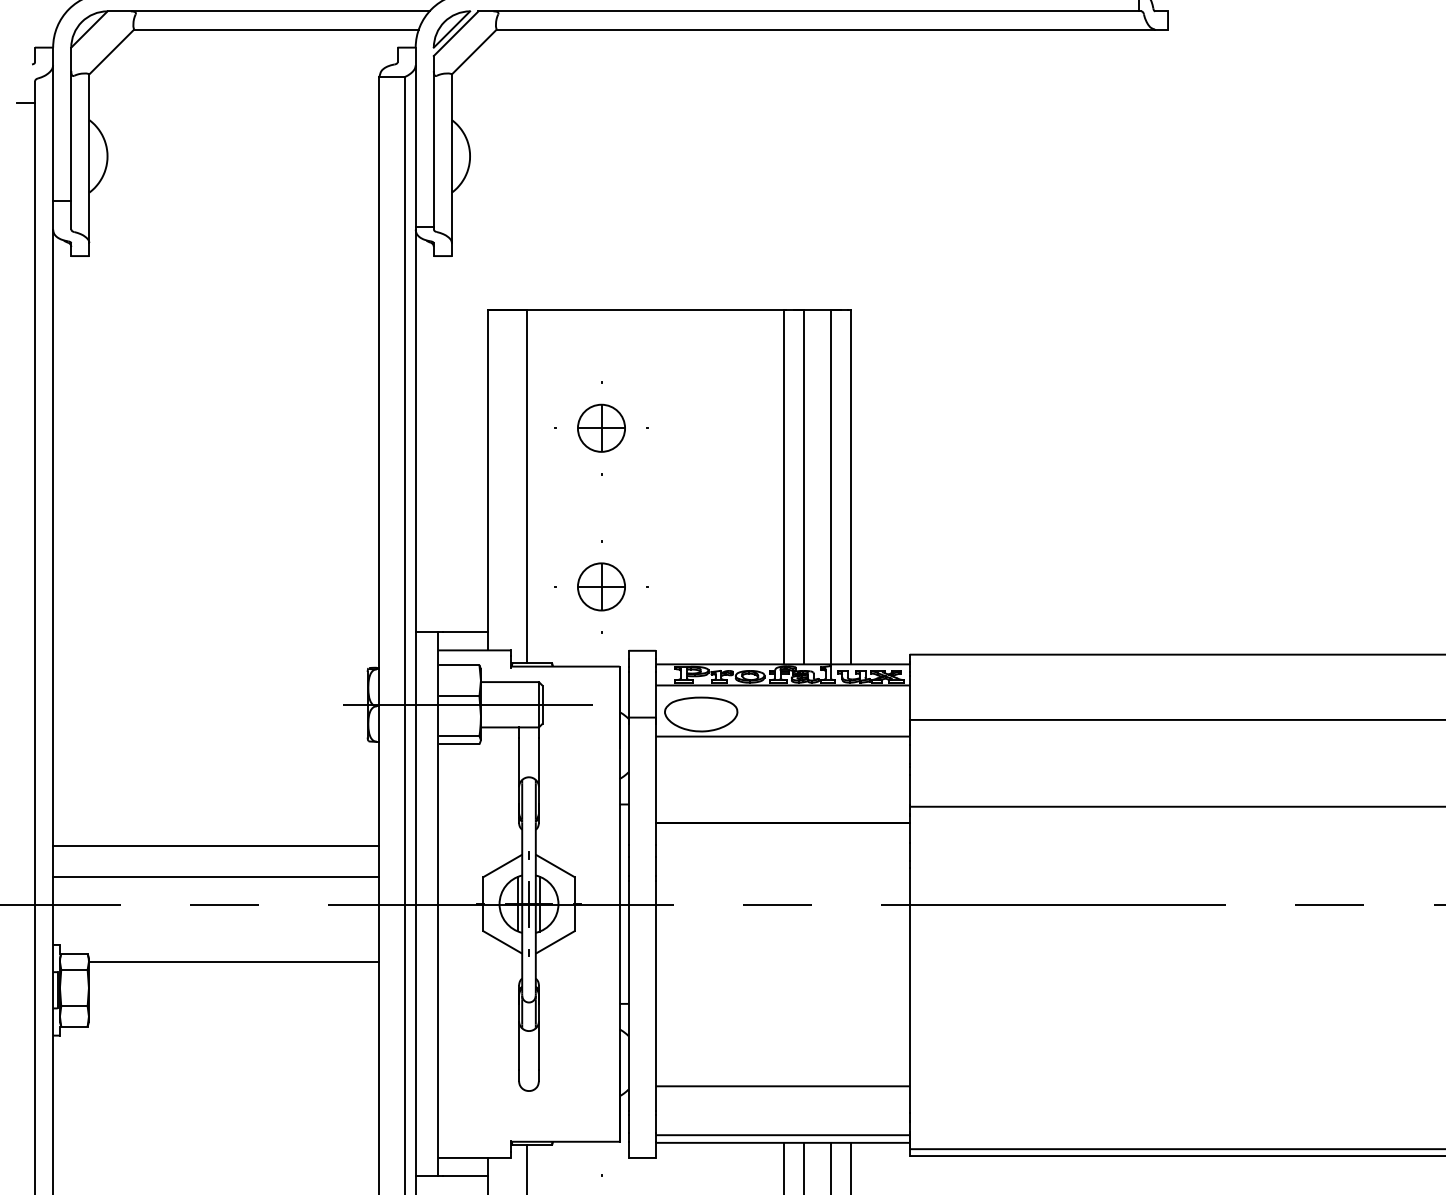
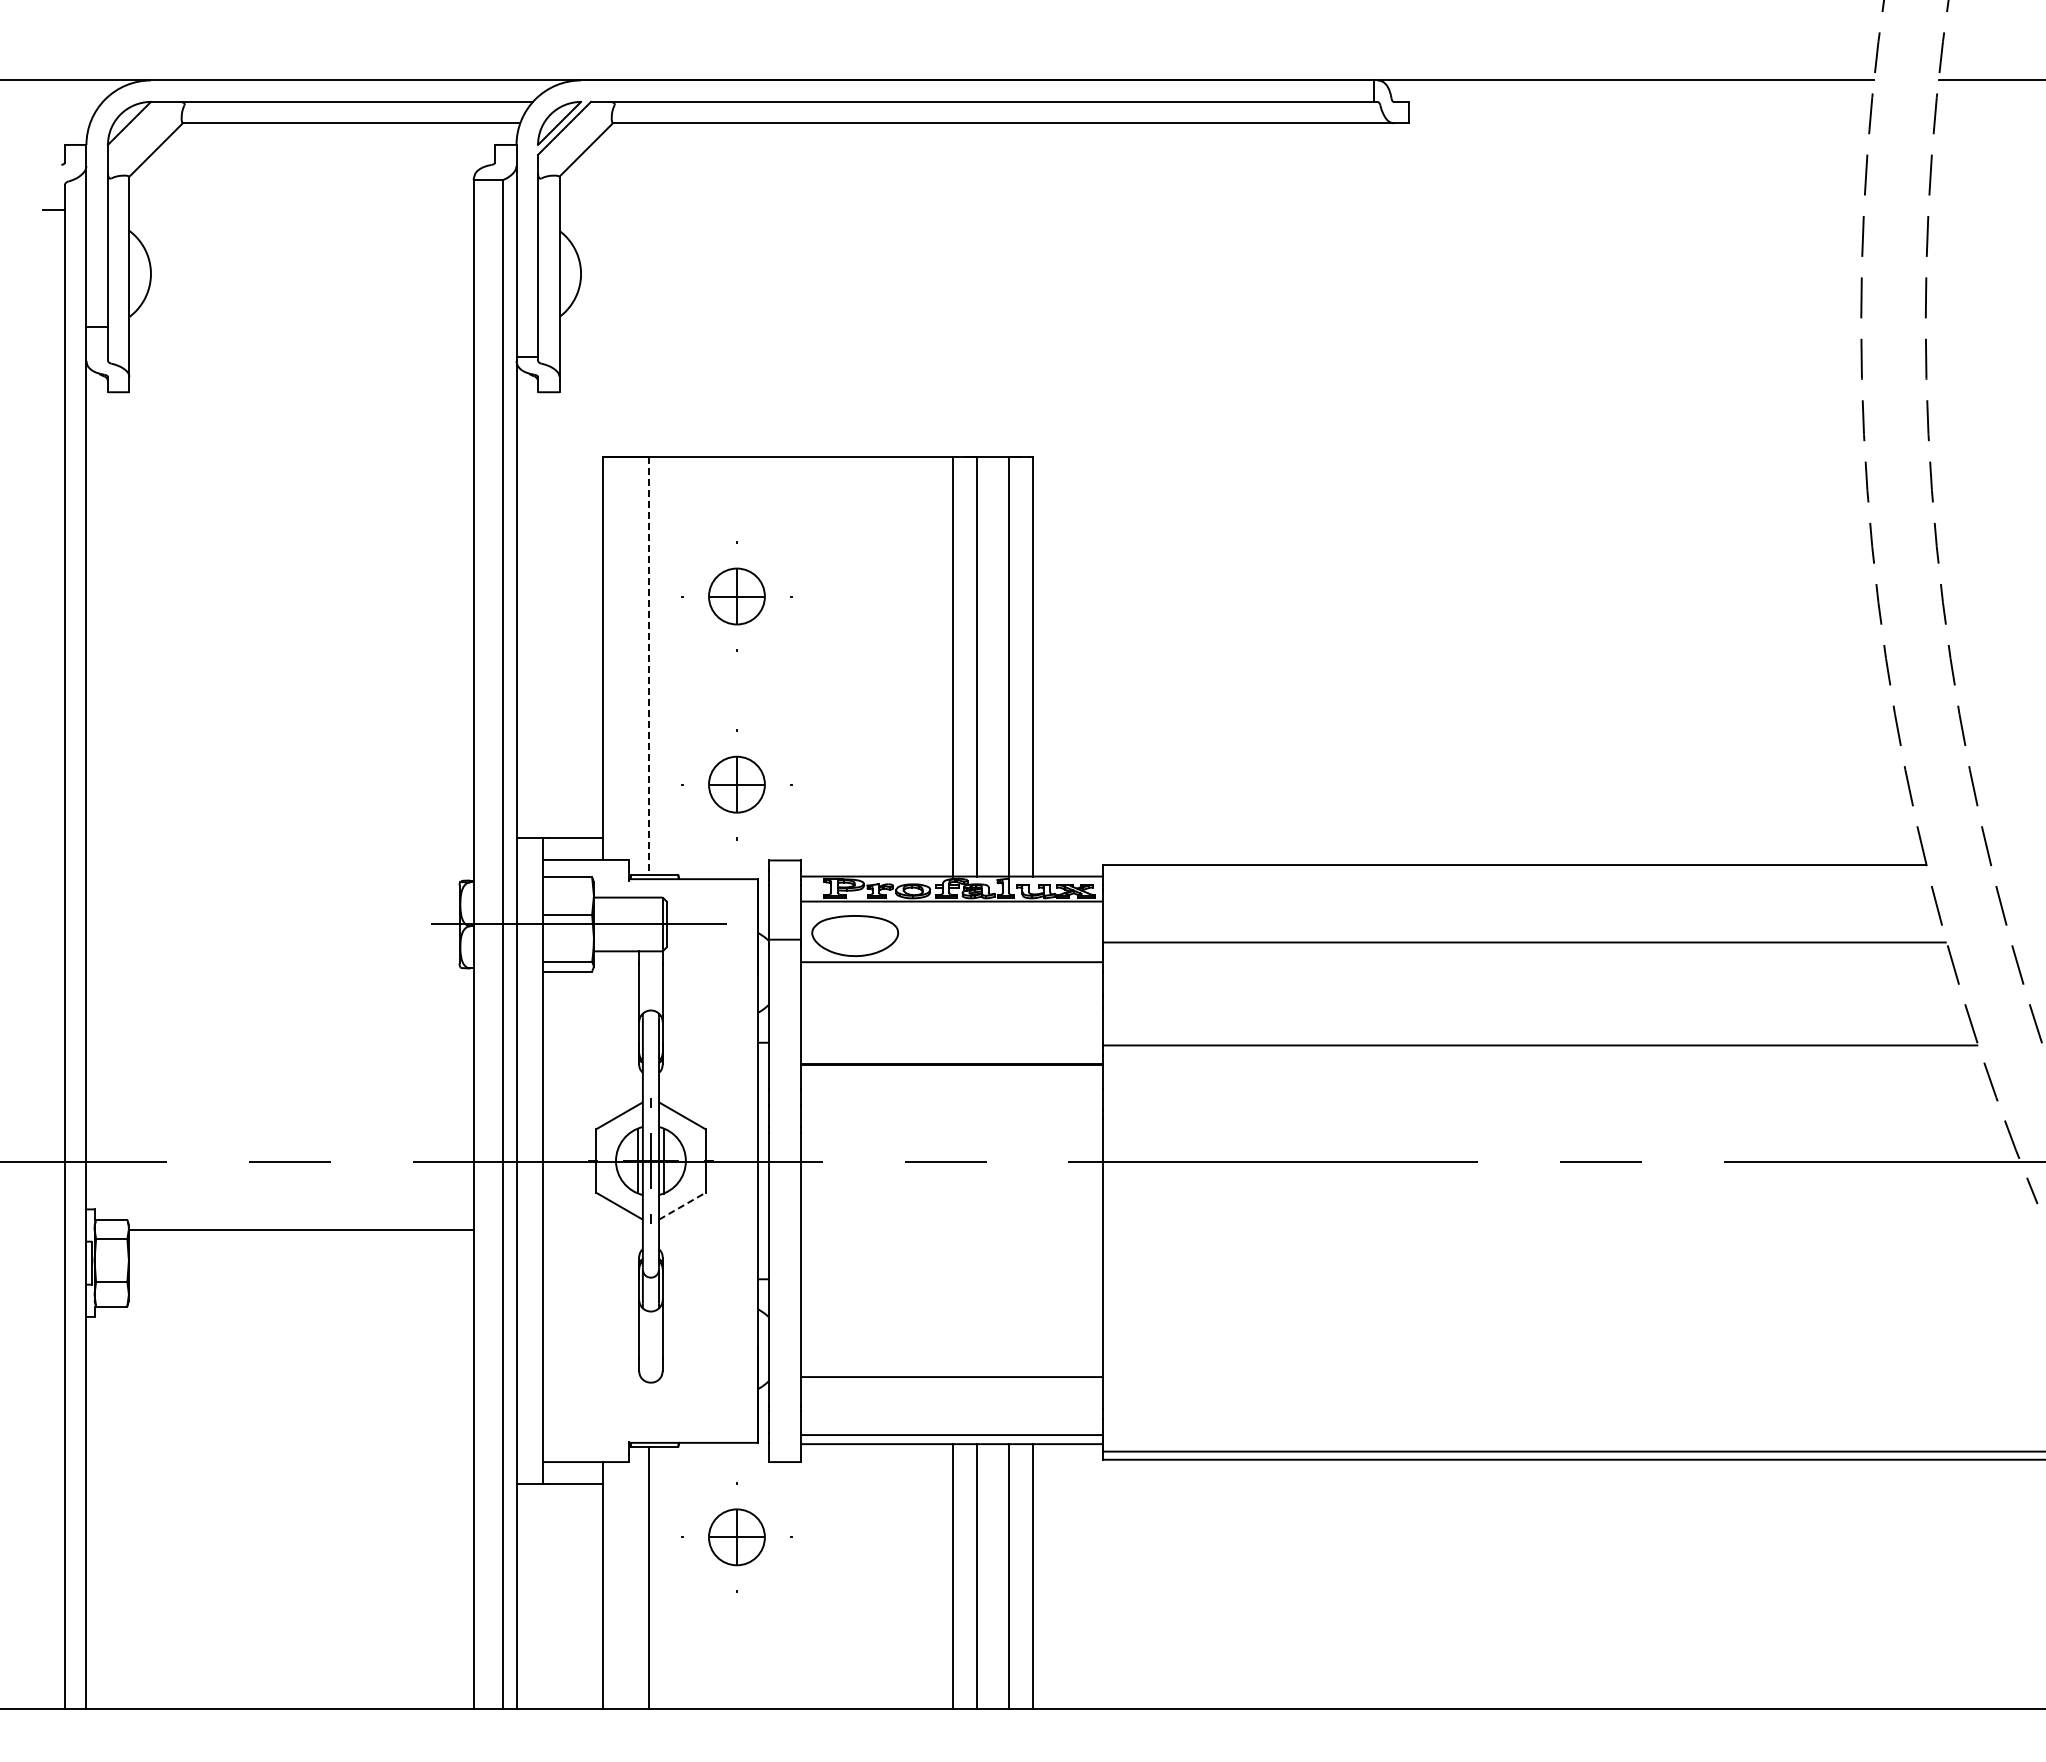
line: (526, 487) -> (648, 666), solid -> dashed
line: (215, 846) -> (279, 1092), removed
line: (215, 876) -> (279, 1128), removed
line: (555, 942) -> (682, 1206), solid -> dashed

